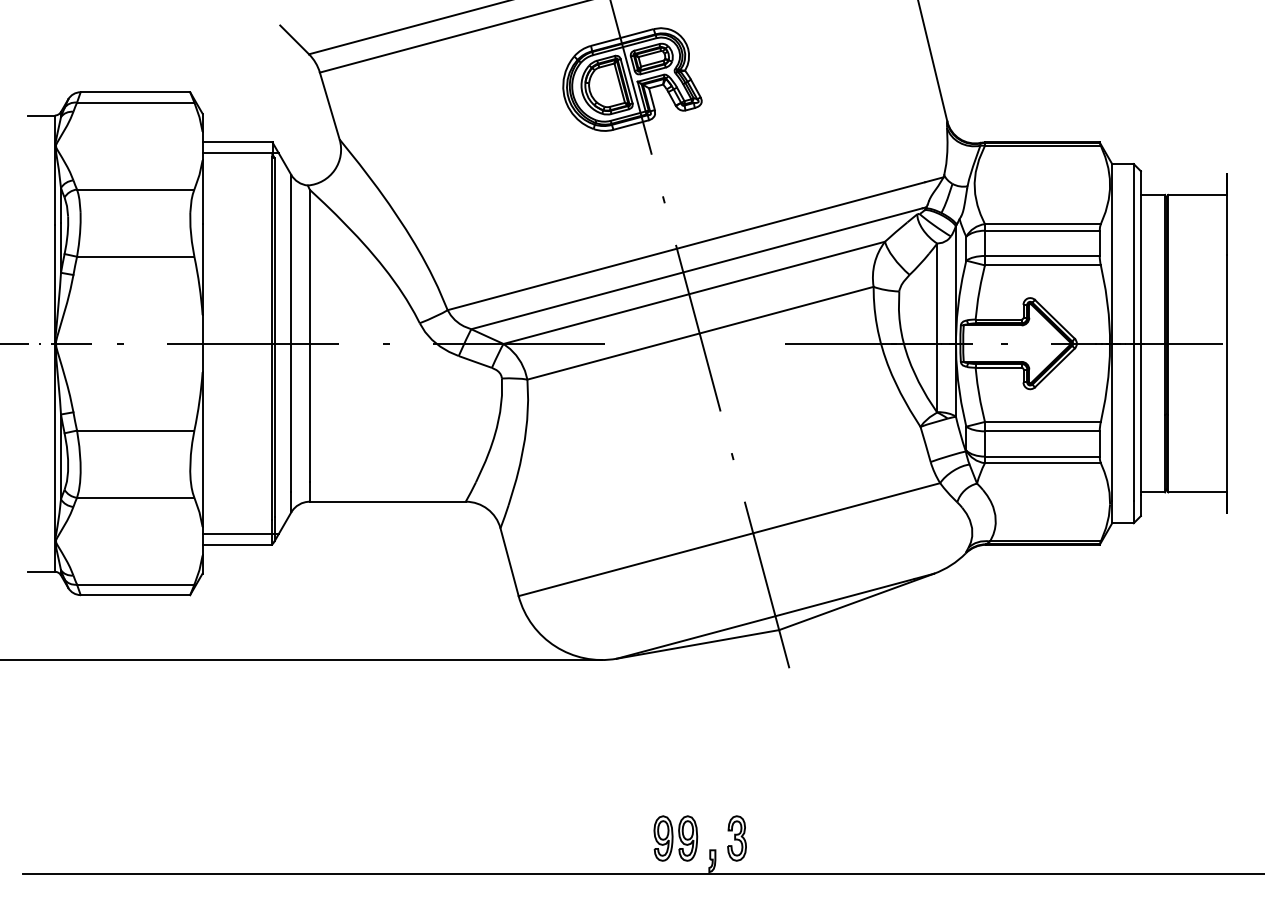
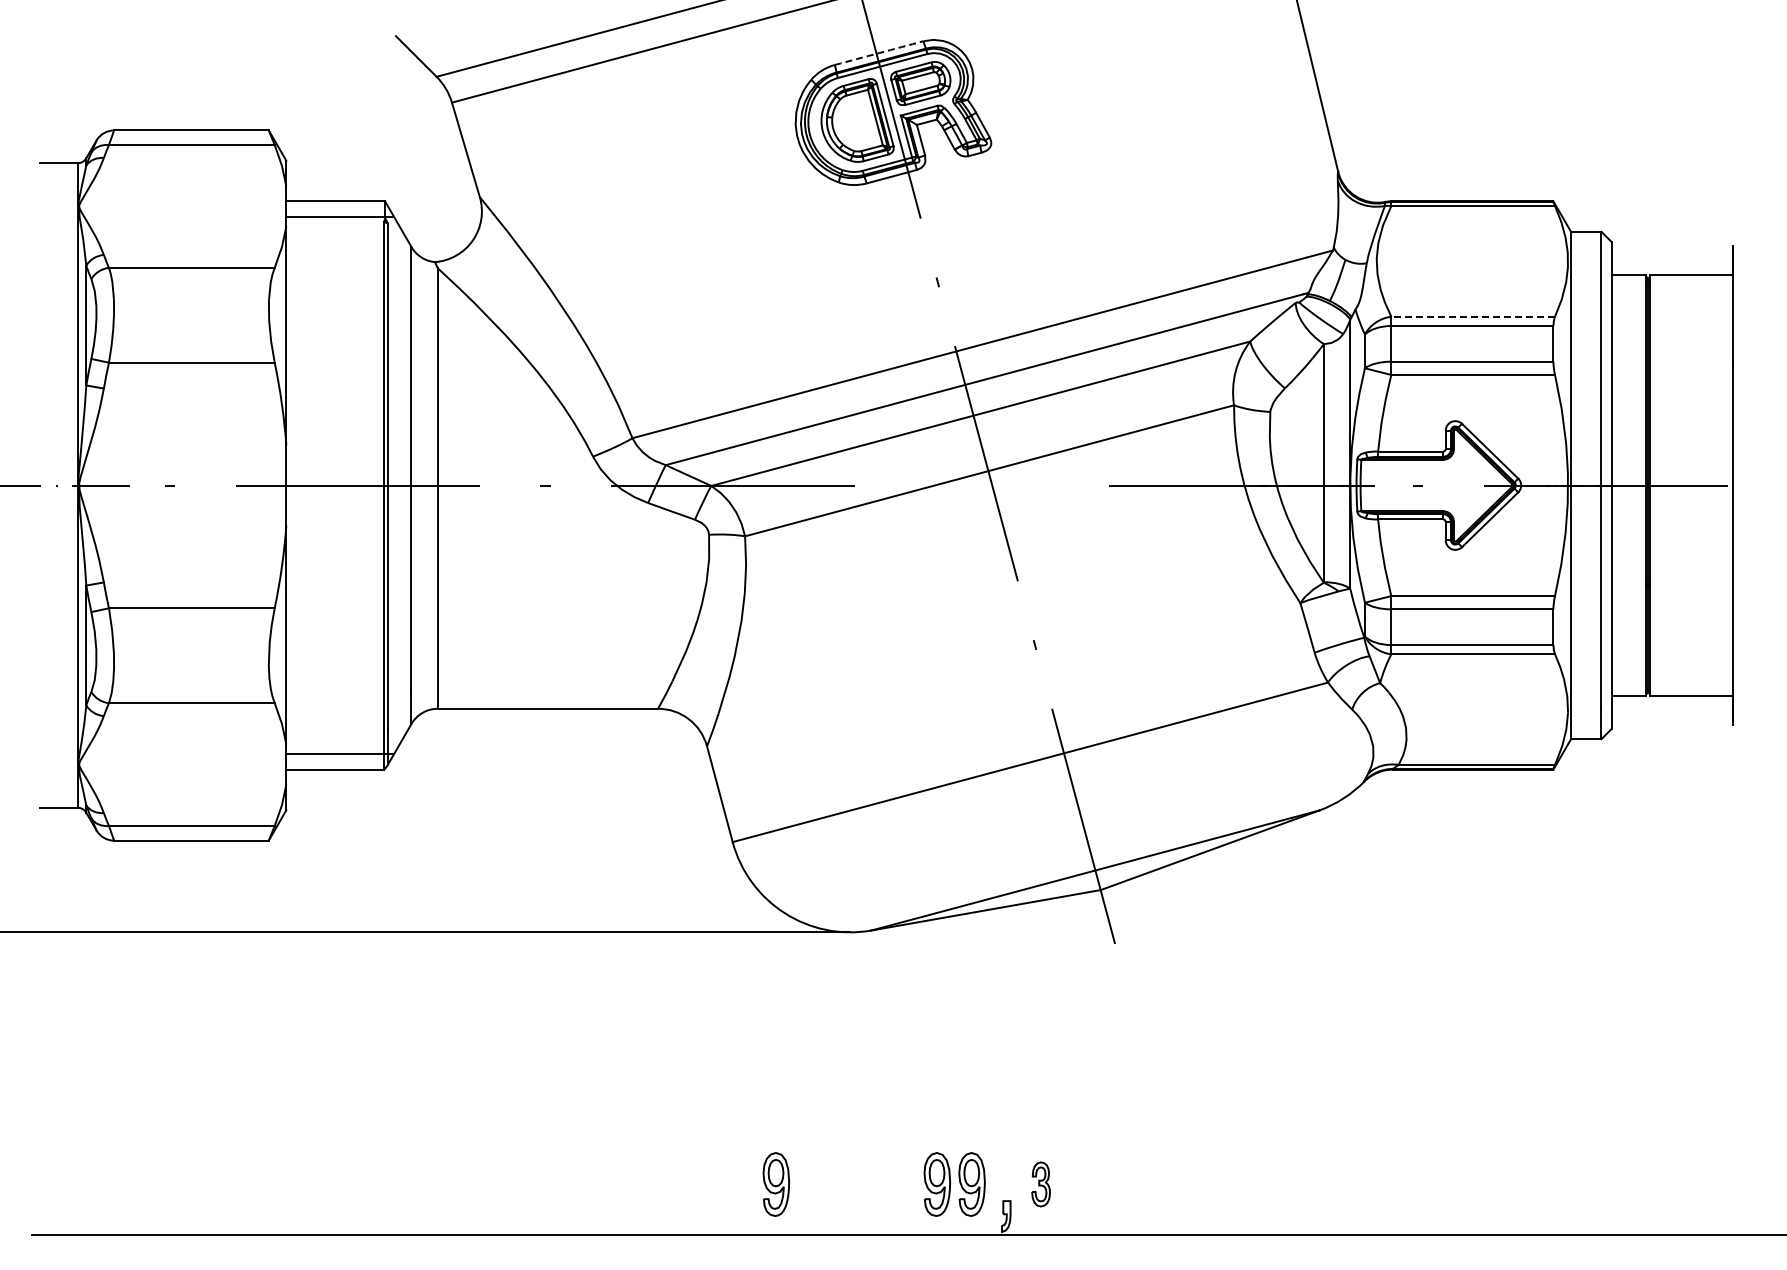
arc: (622, 37) -> (879, 53), solid -> dashed
line: (1043, 224) -> (1473, 316), solid -> dashed
part: (548, 838) -> (775, 1184), added
part: (736, 838) -> (1040, 1184), size x0.7

